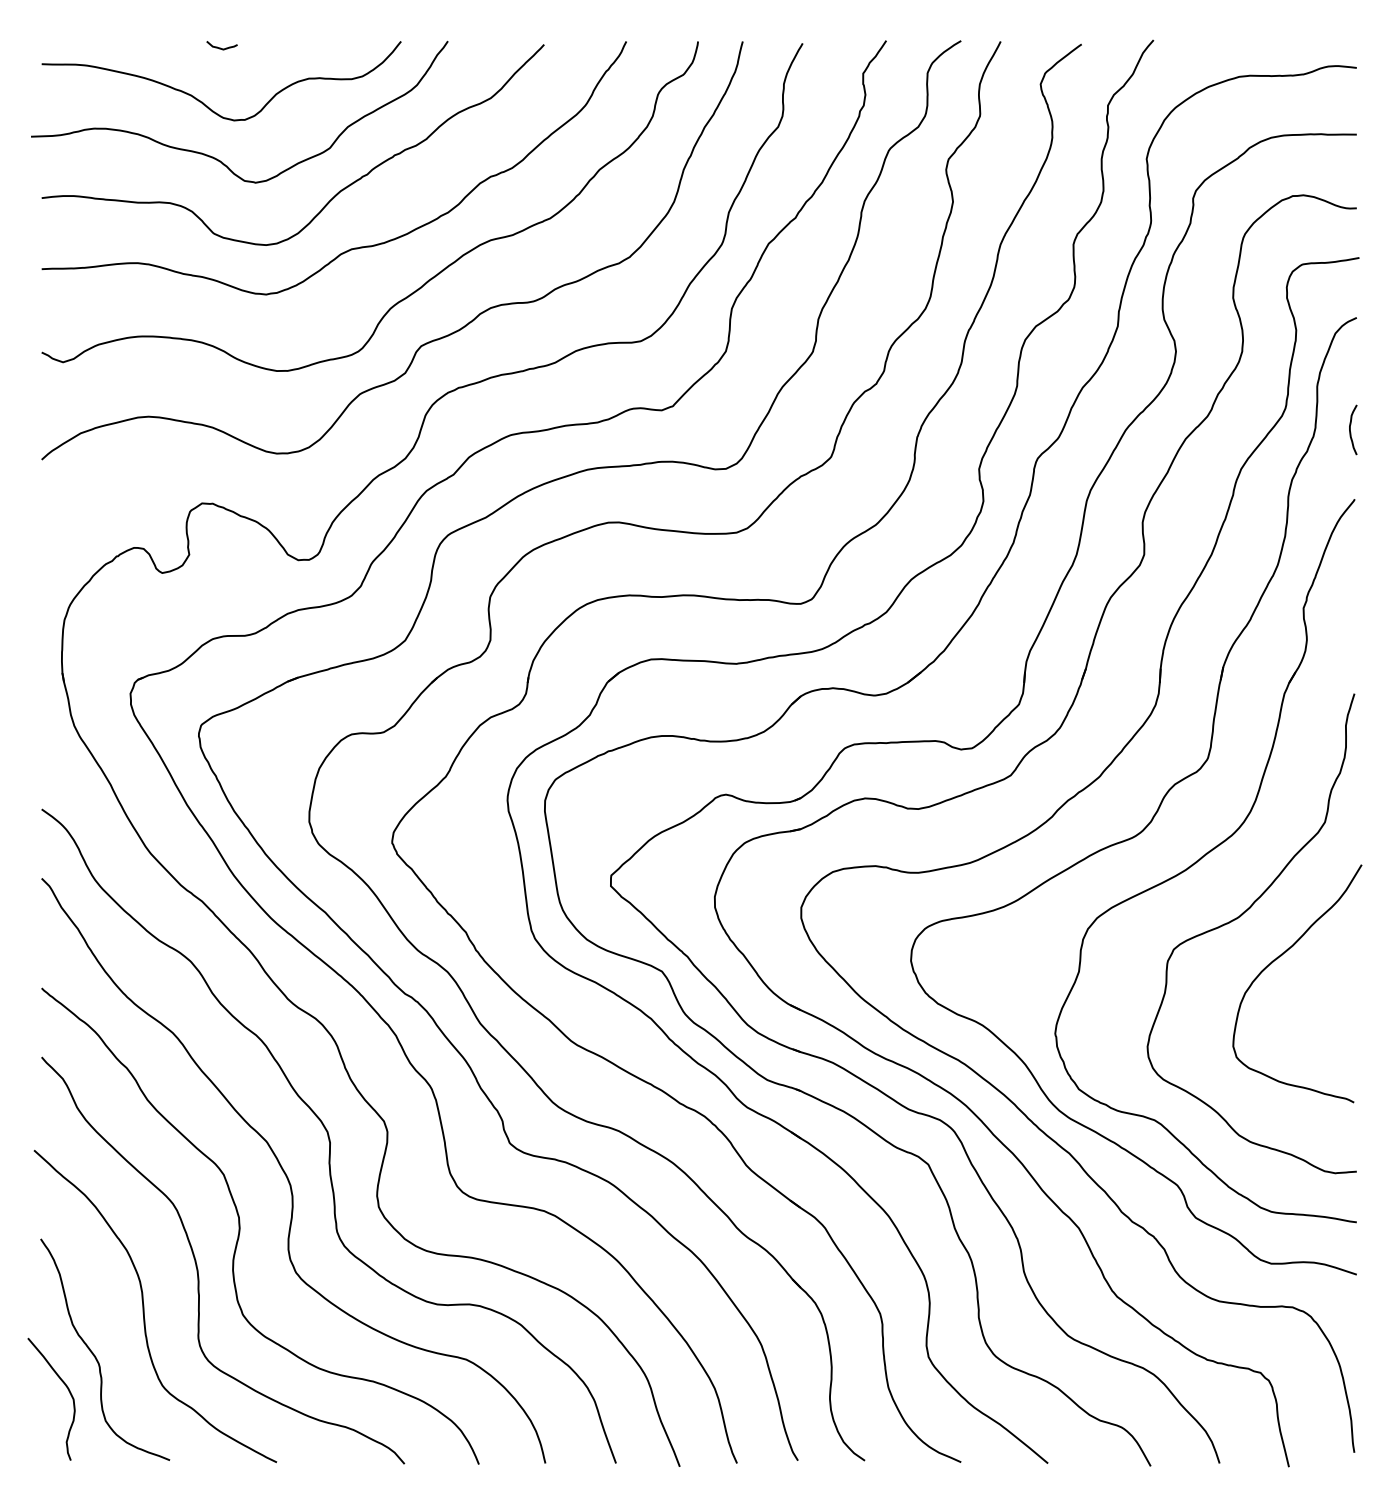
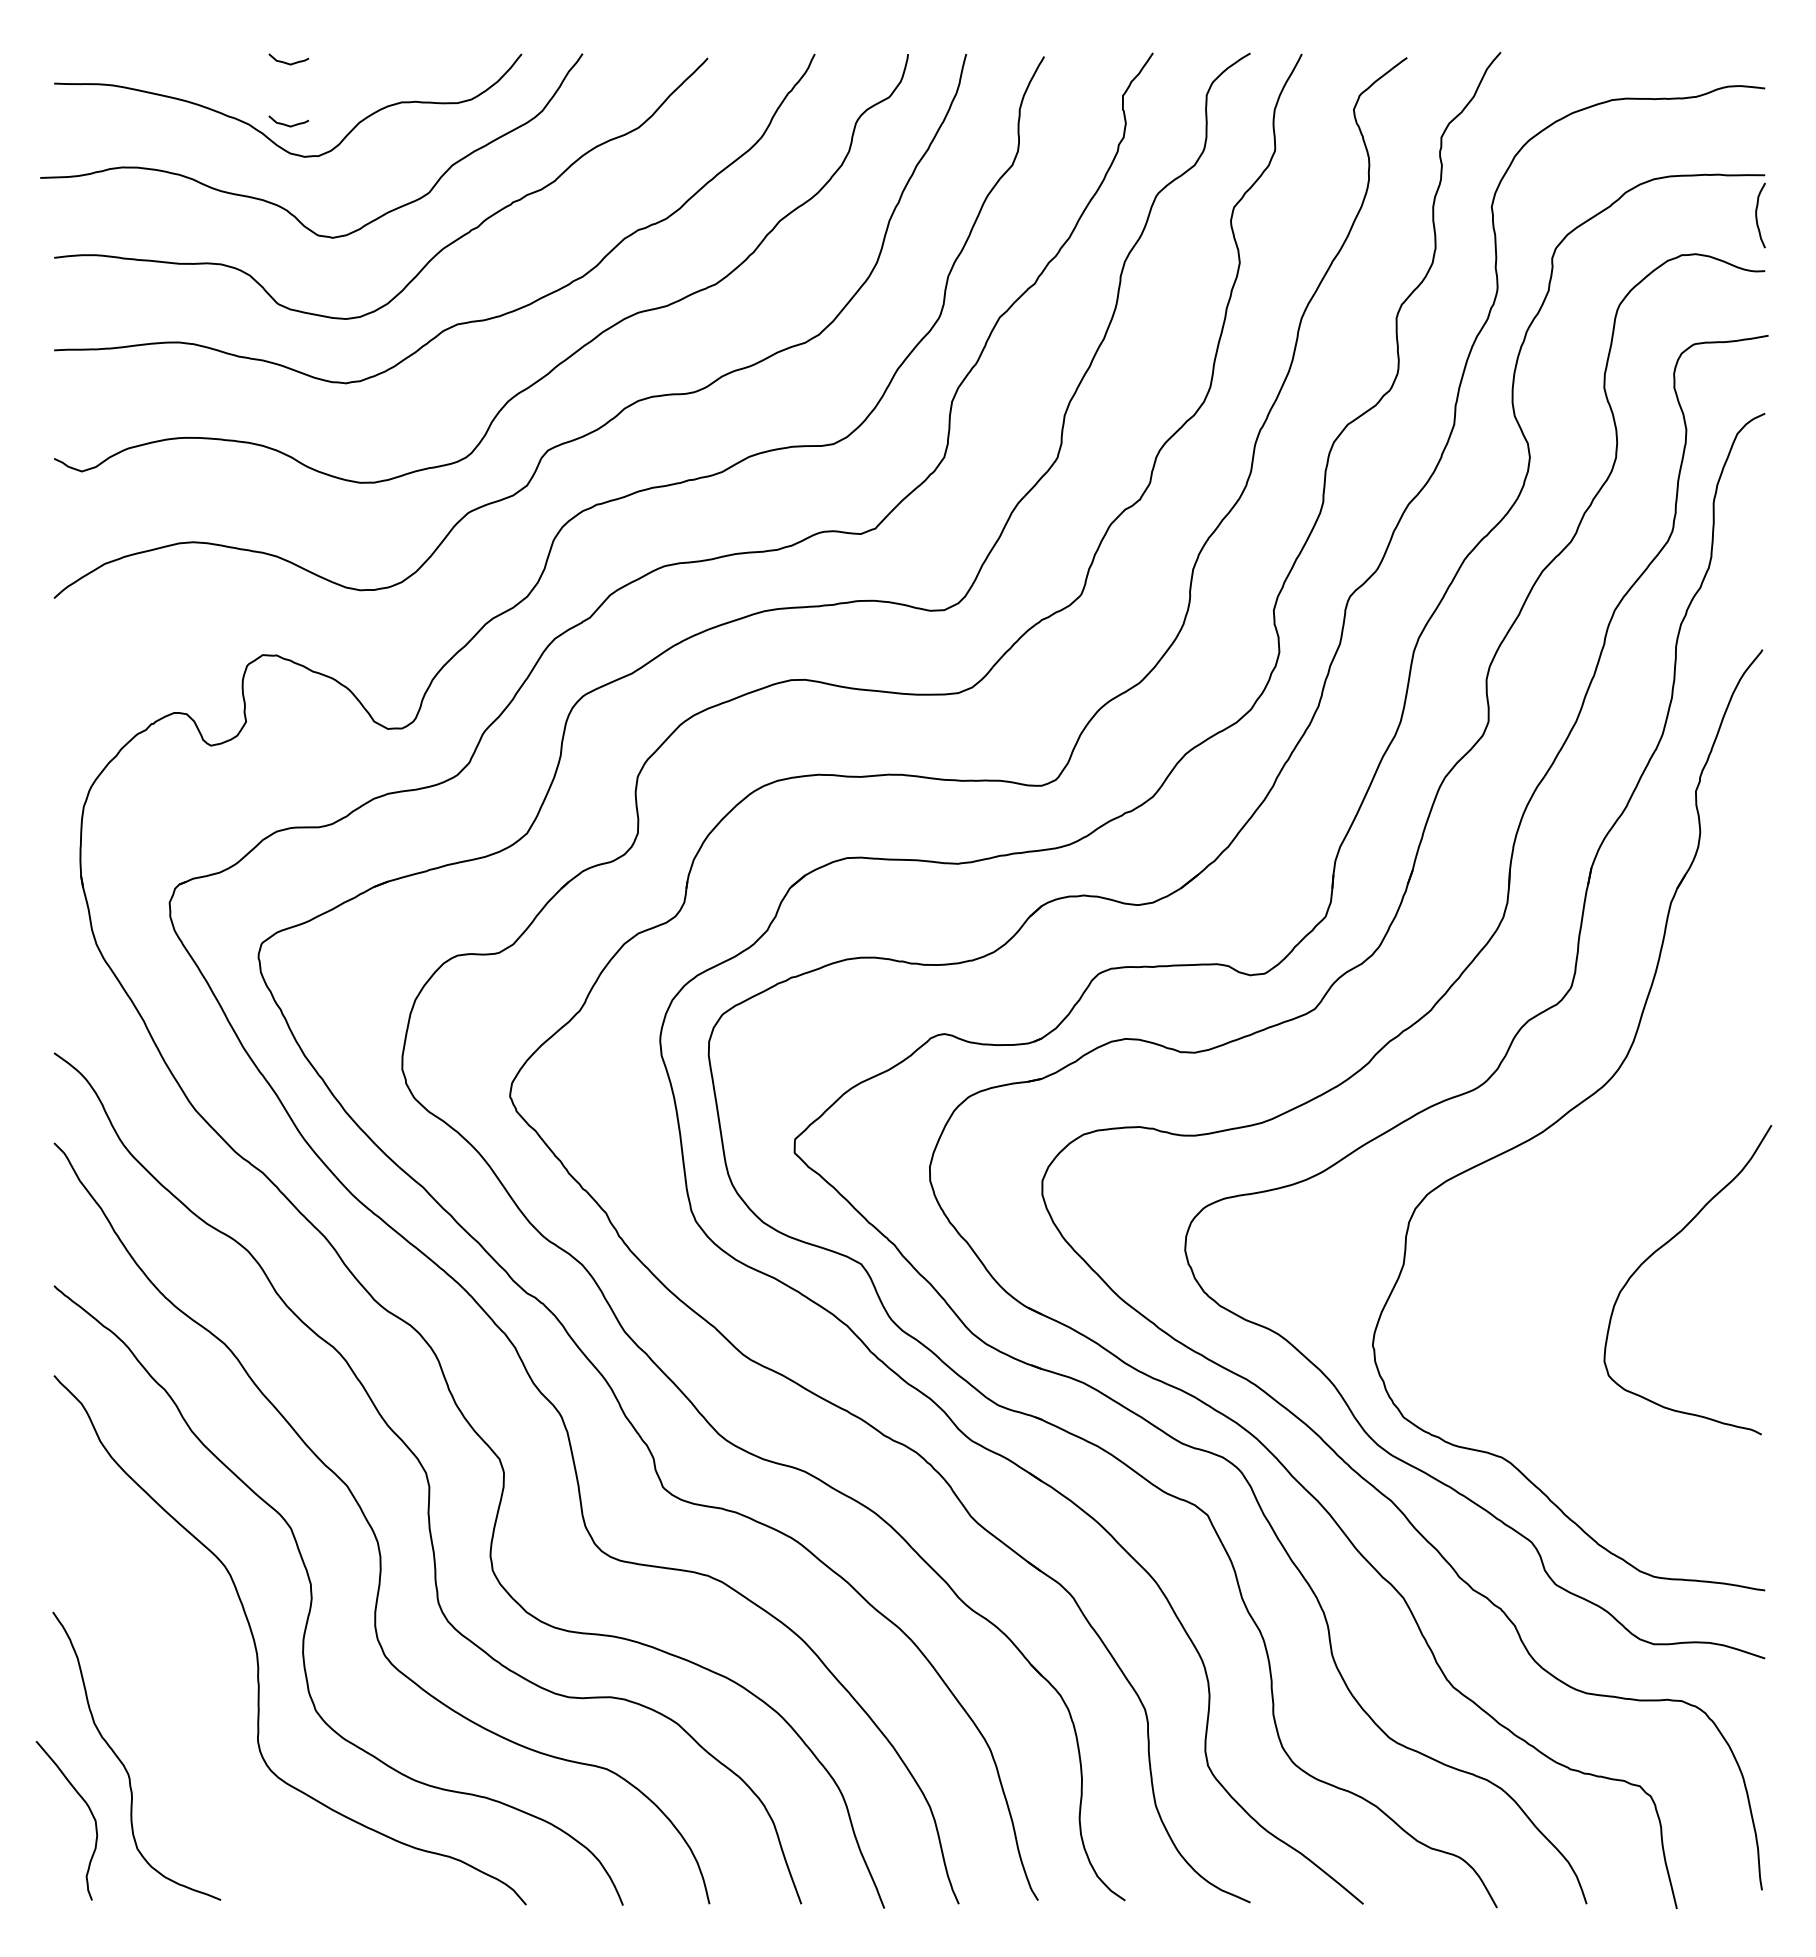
curve: (221, 95) -> (287, 124), added
curve: (1350, 429) -> (1757, 215), moved
curve: (1240, 917) -> (1613, 1193), removed
curve: (144, 1306) -> (187, 1699), removed

